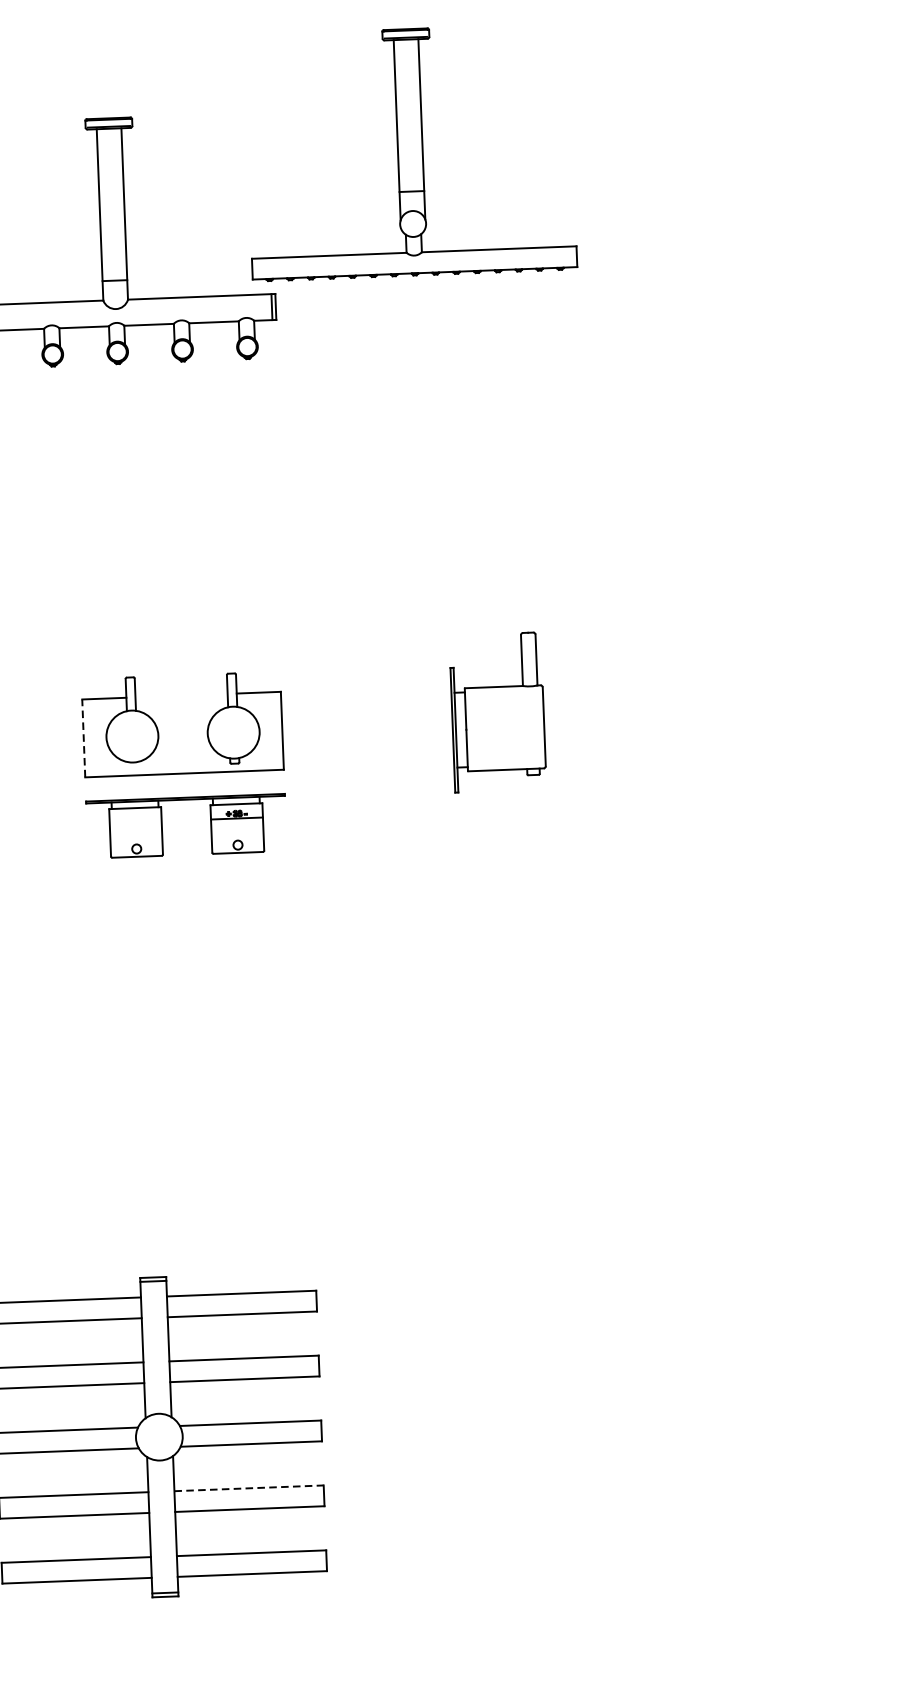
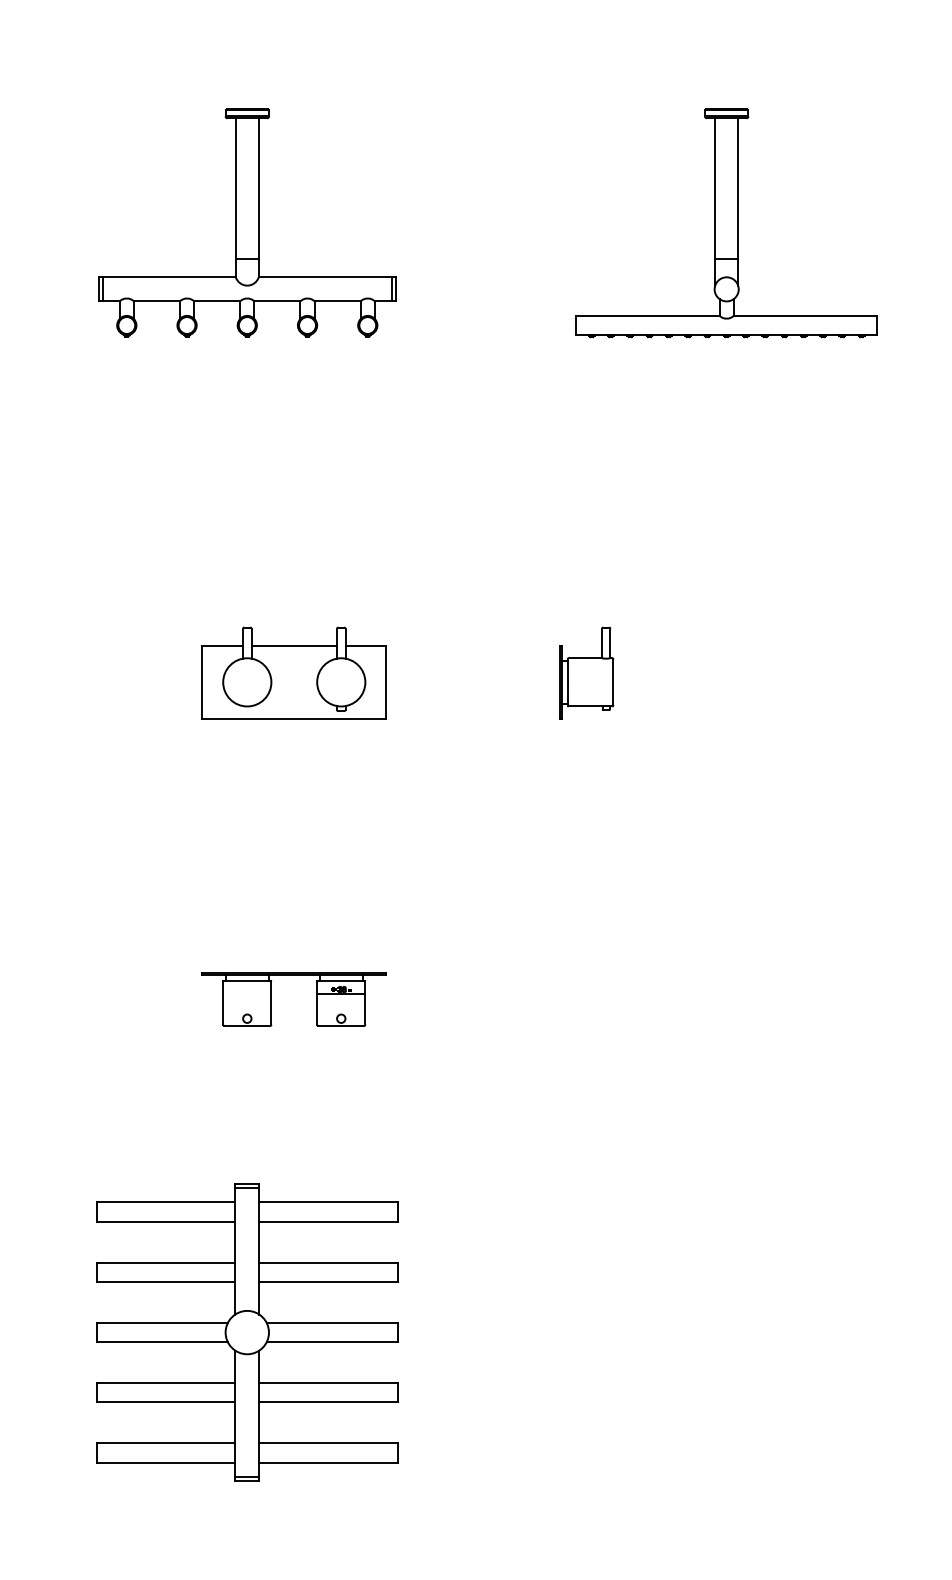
part: (410, 153) -> (726, 223), moved
line: (181, 695) -> (294, 646), added
part: (497, 711) -> (586, 672), size x0.62
line: (84, 737) -> (202, 681), dashed -> solid
part: (162, 827) -> (271, 999), moved
line: (250, 1488) -> (329, 1383), dashed -> solid

